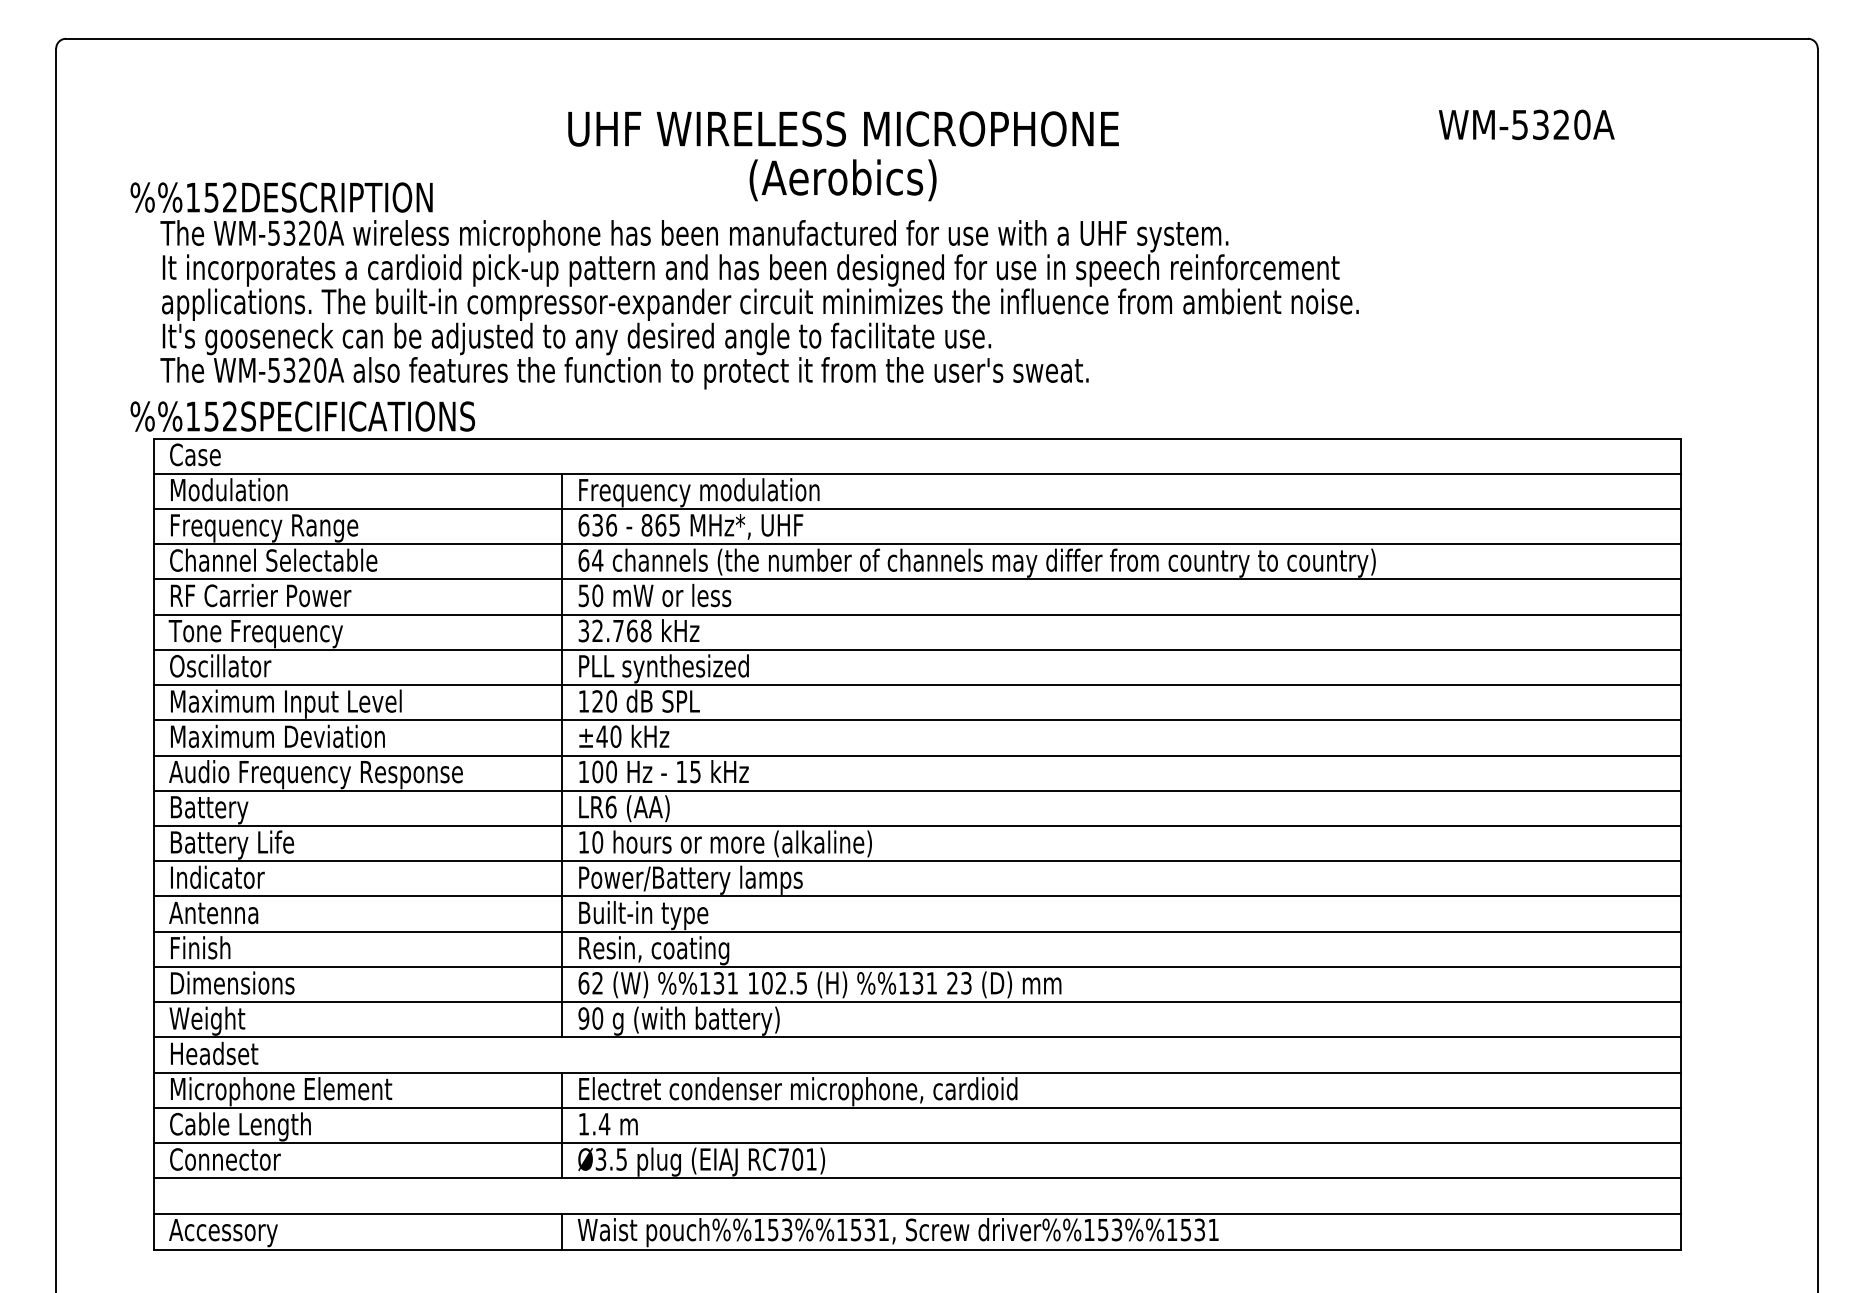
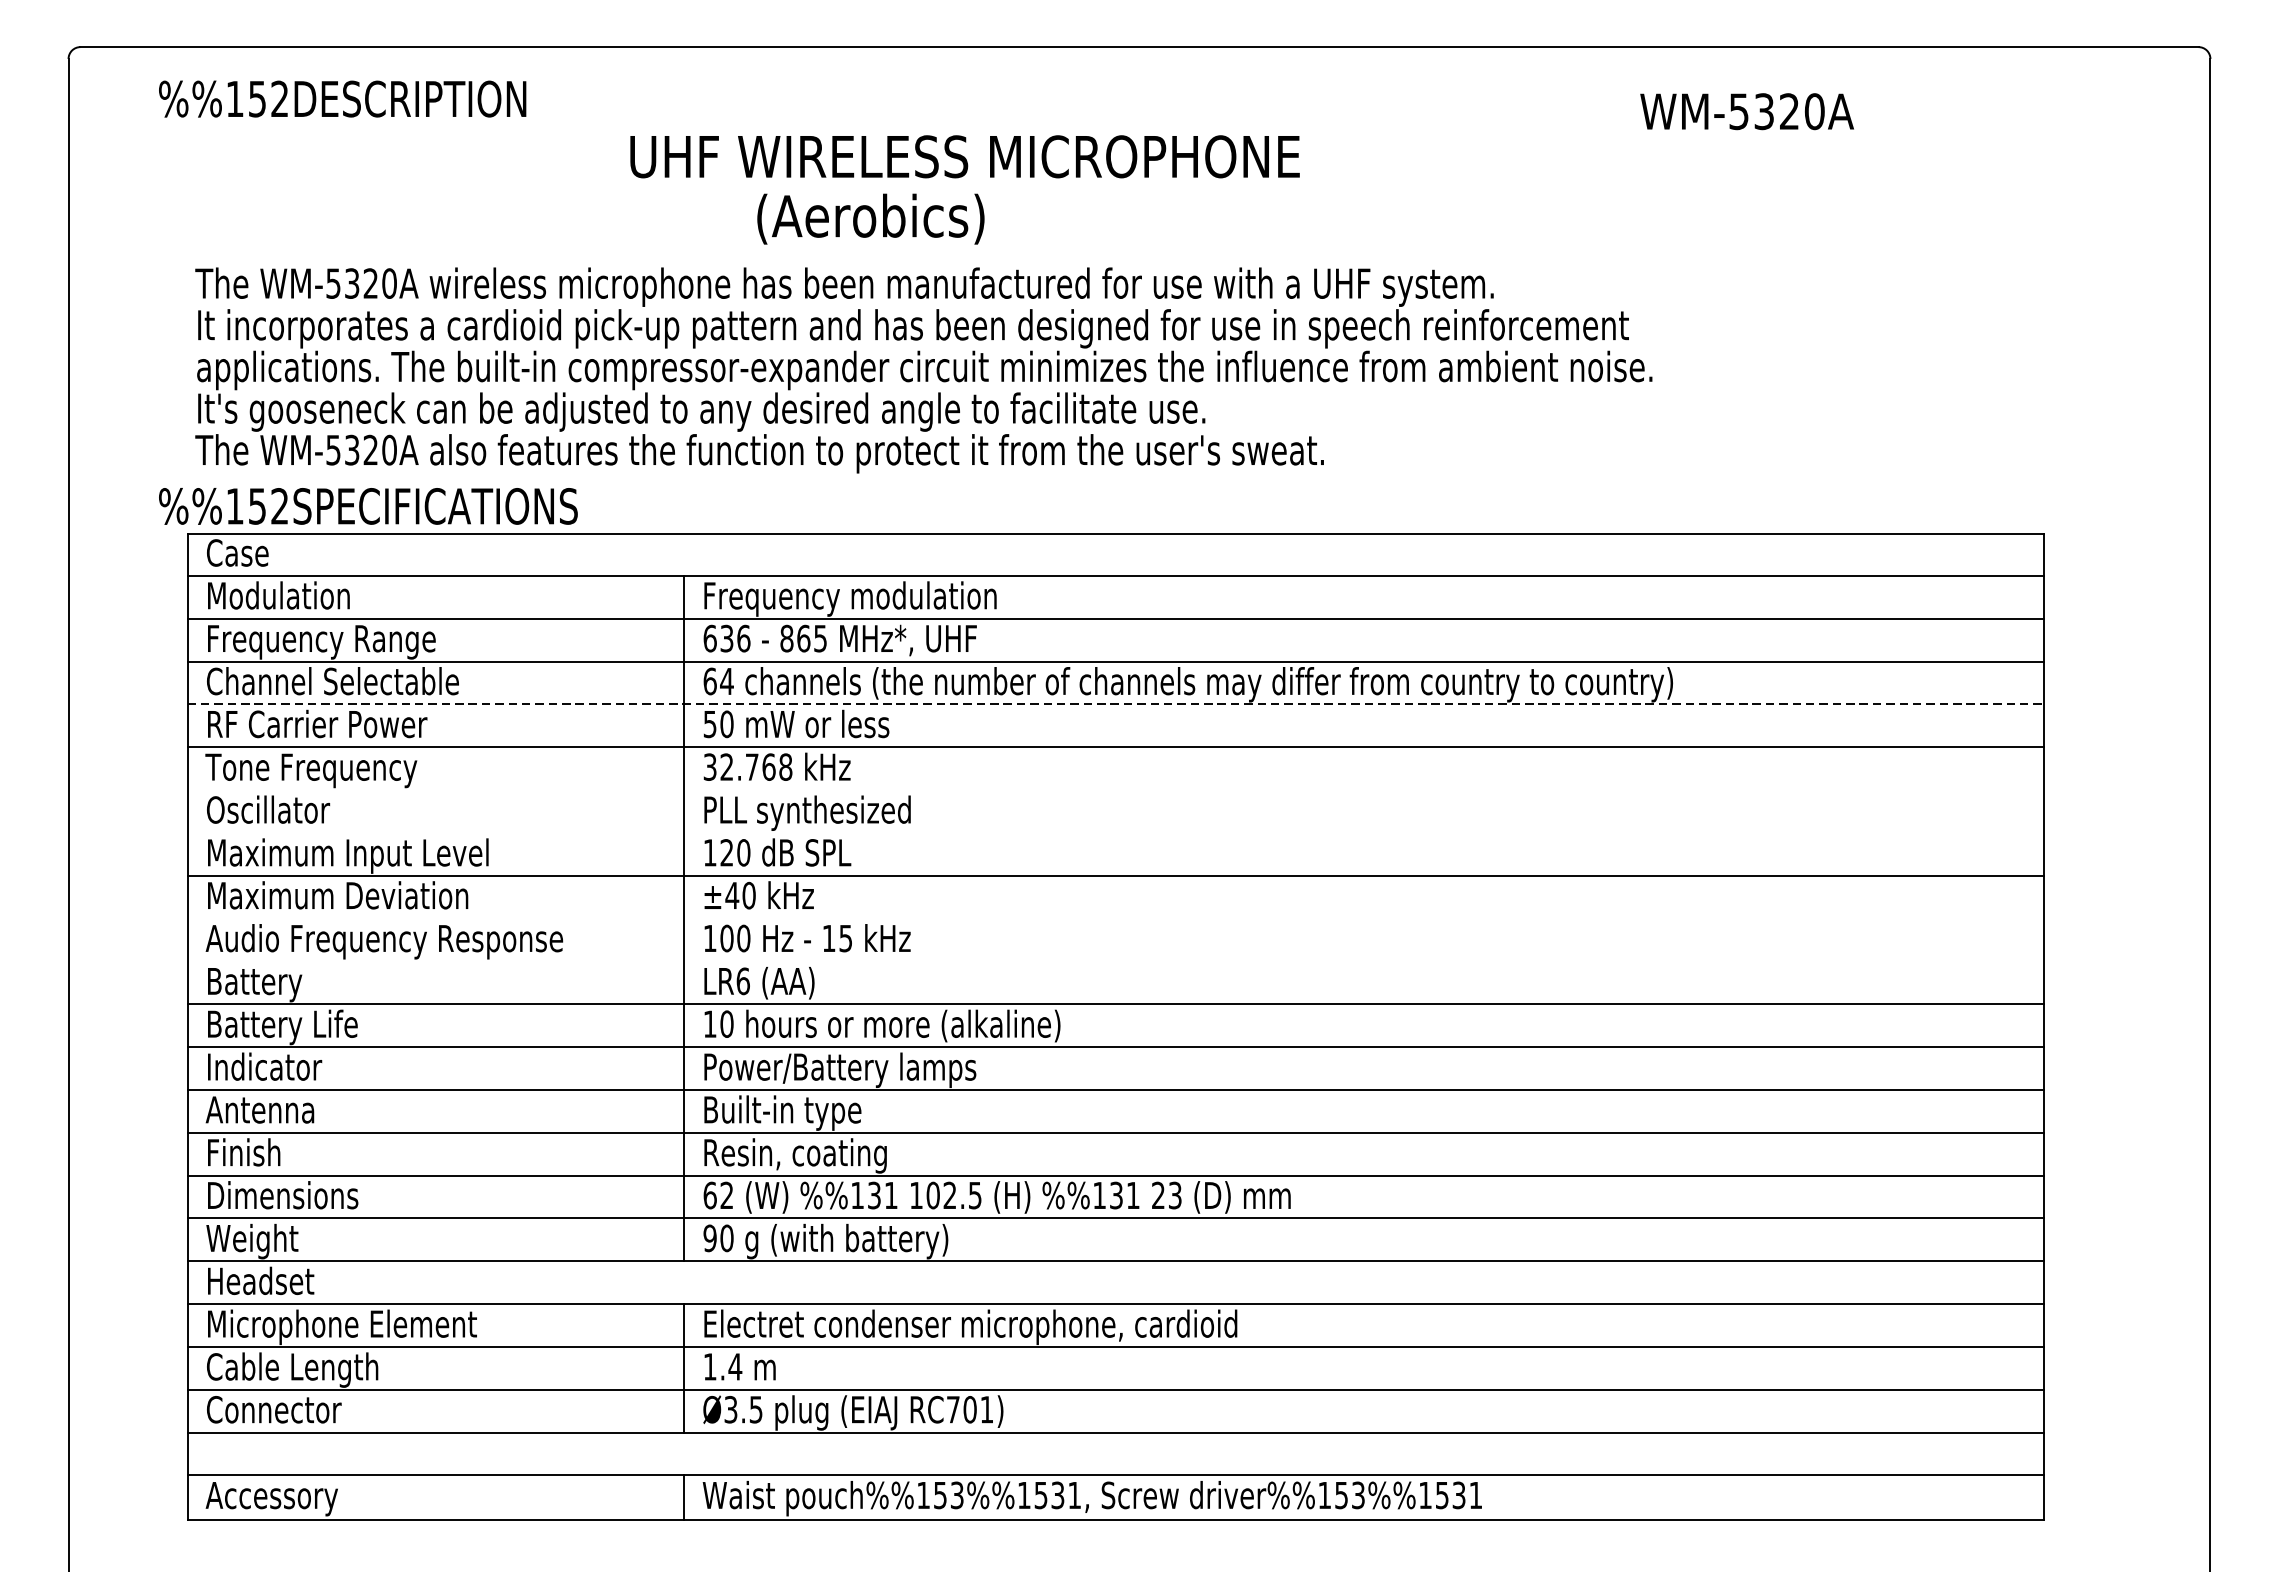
text: (1526, 124) -> (1746, 111), moved
text: (843, 128) -> (965, 156), moved
text: (842, 180) -> (870, 219), moved
text: (281, 197) -> (342, 99), moved
line: (917, 579) -> (1115, 704), solid -> dashed
line: (917, 649) -> (1115, 789), removed
line: (917, 685) -> (1115, 833), removed
line: (917, 755) -> (1115, 918), removed
line: (917, 790) -> (1115, 961), removed

